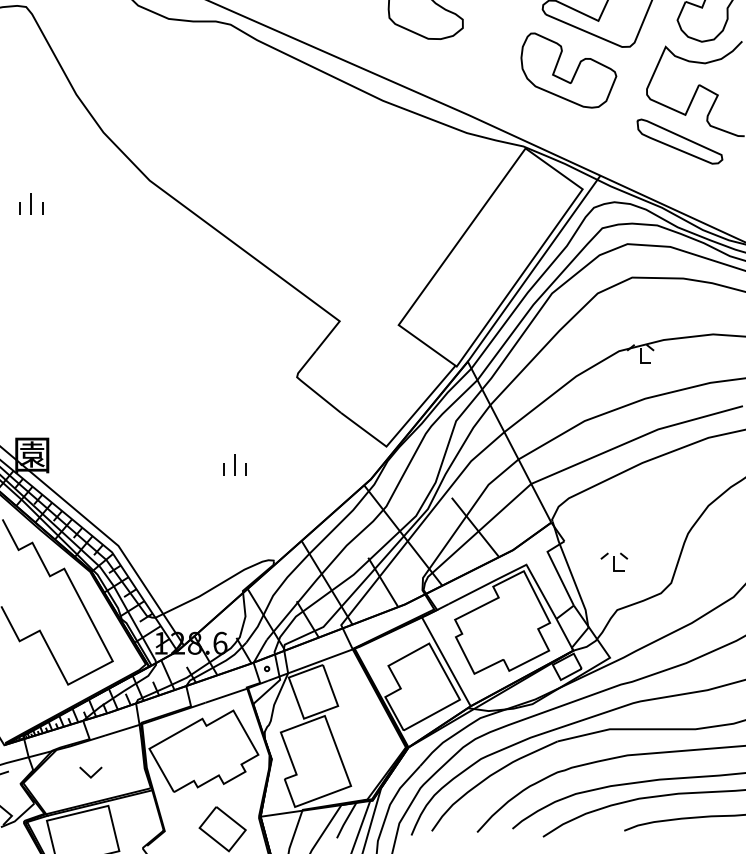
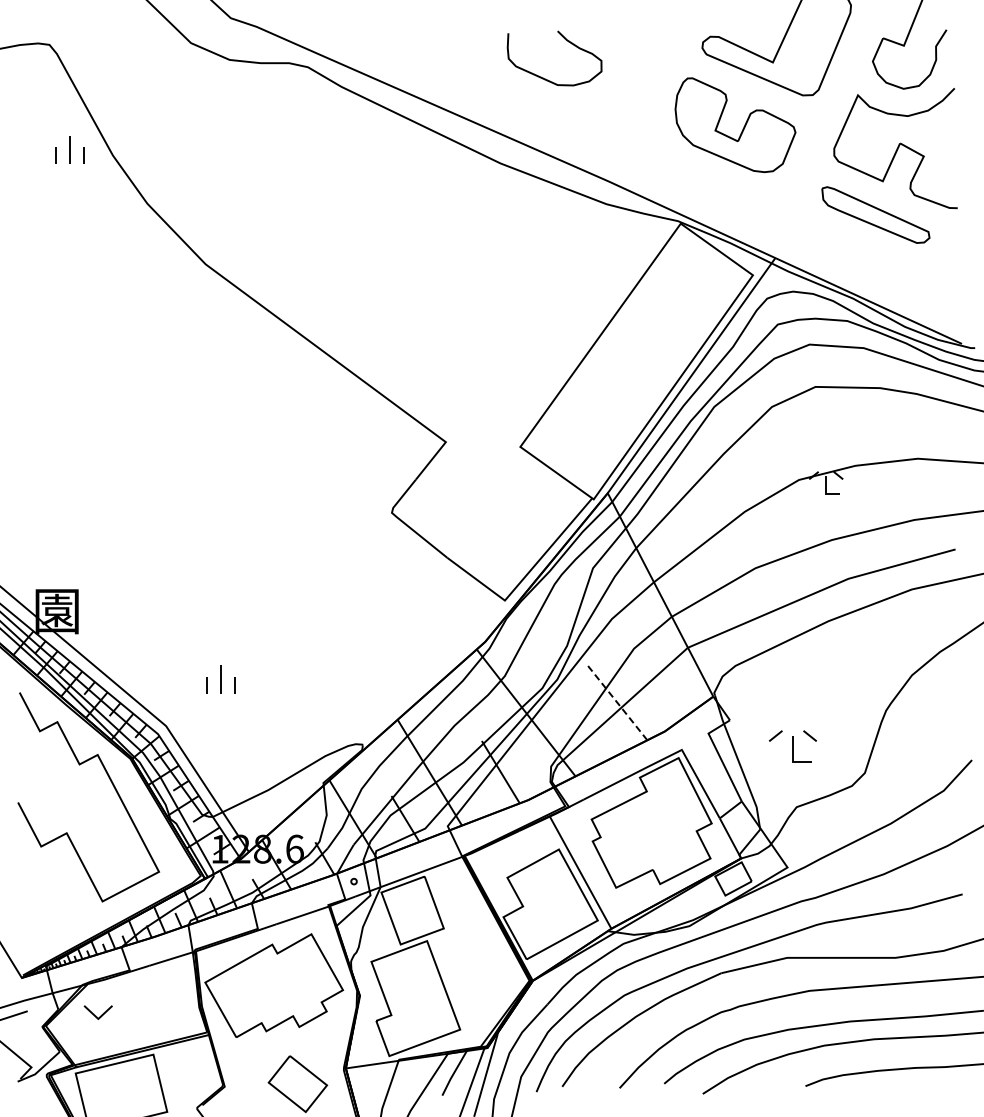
part: (30, 203) -> (69, 149), moved
part: (234, 464) -> (220, 679), moved
line: (475, 527) -> (617, 702), solid -> dashed
part: (613, 562) -> (792, 746), size x1.4
part: (90, 772) -> (97, 1012), moved

